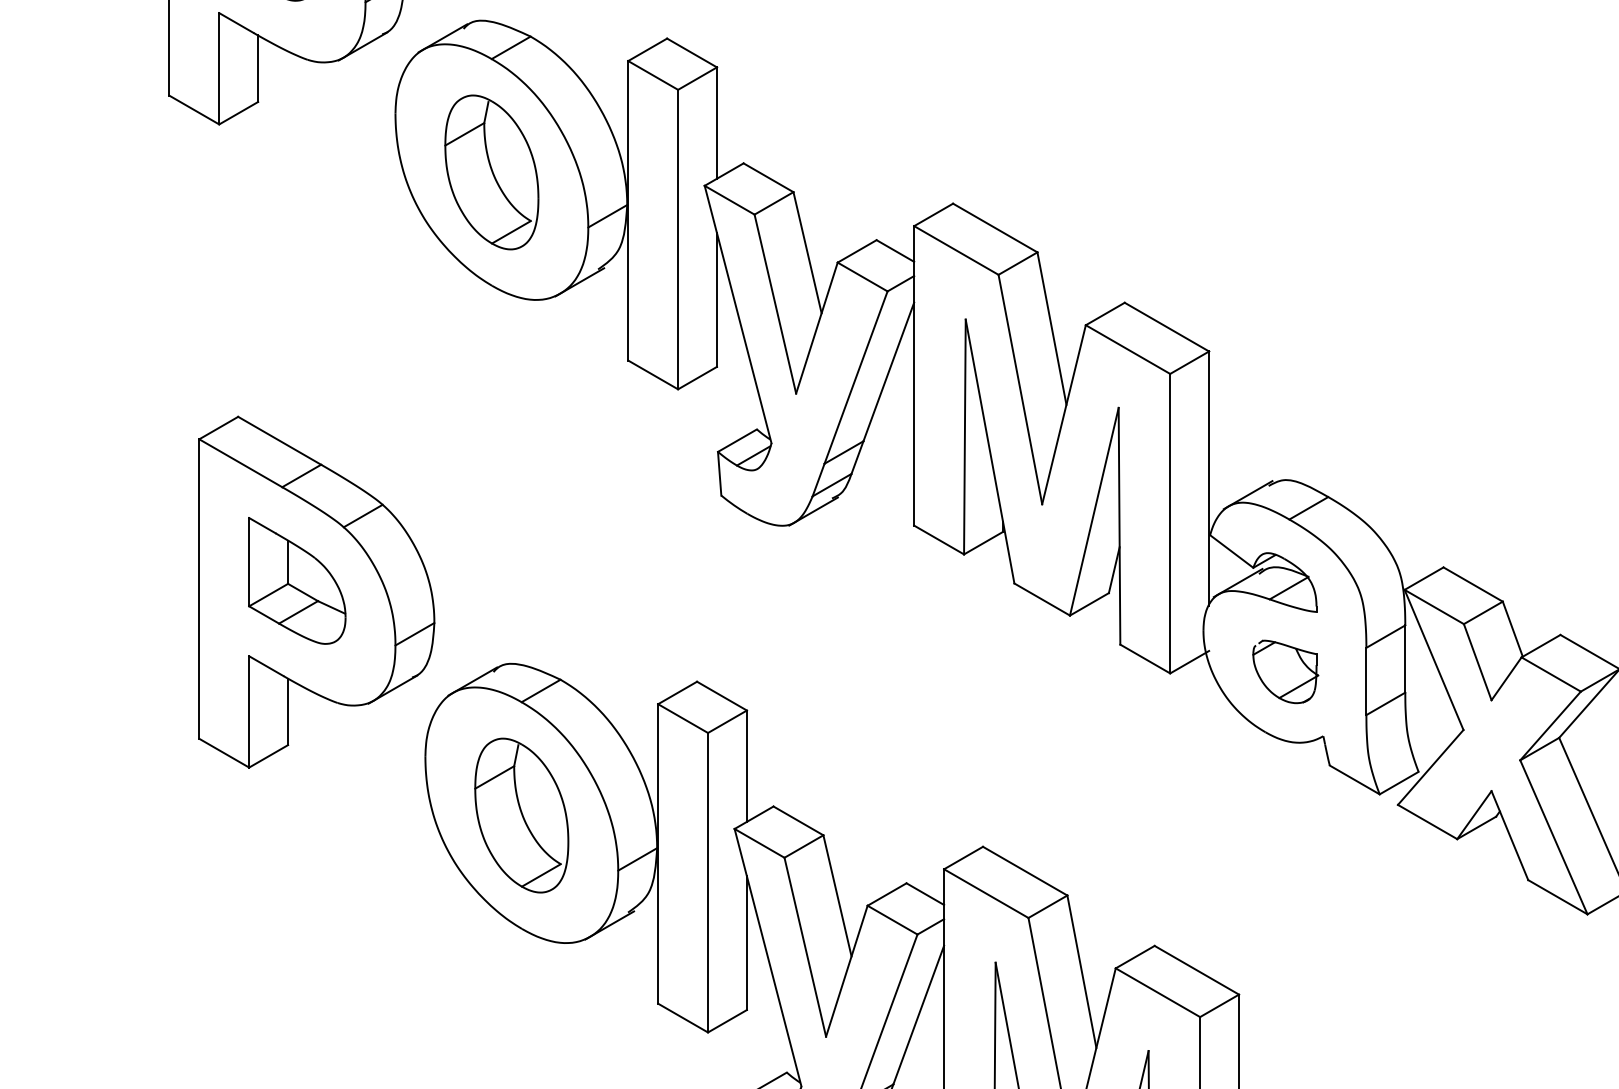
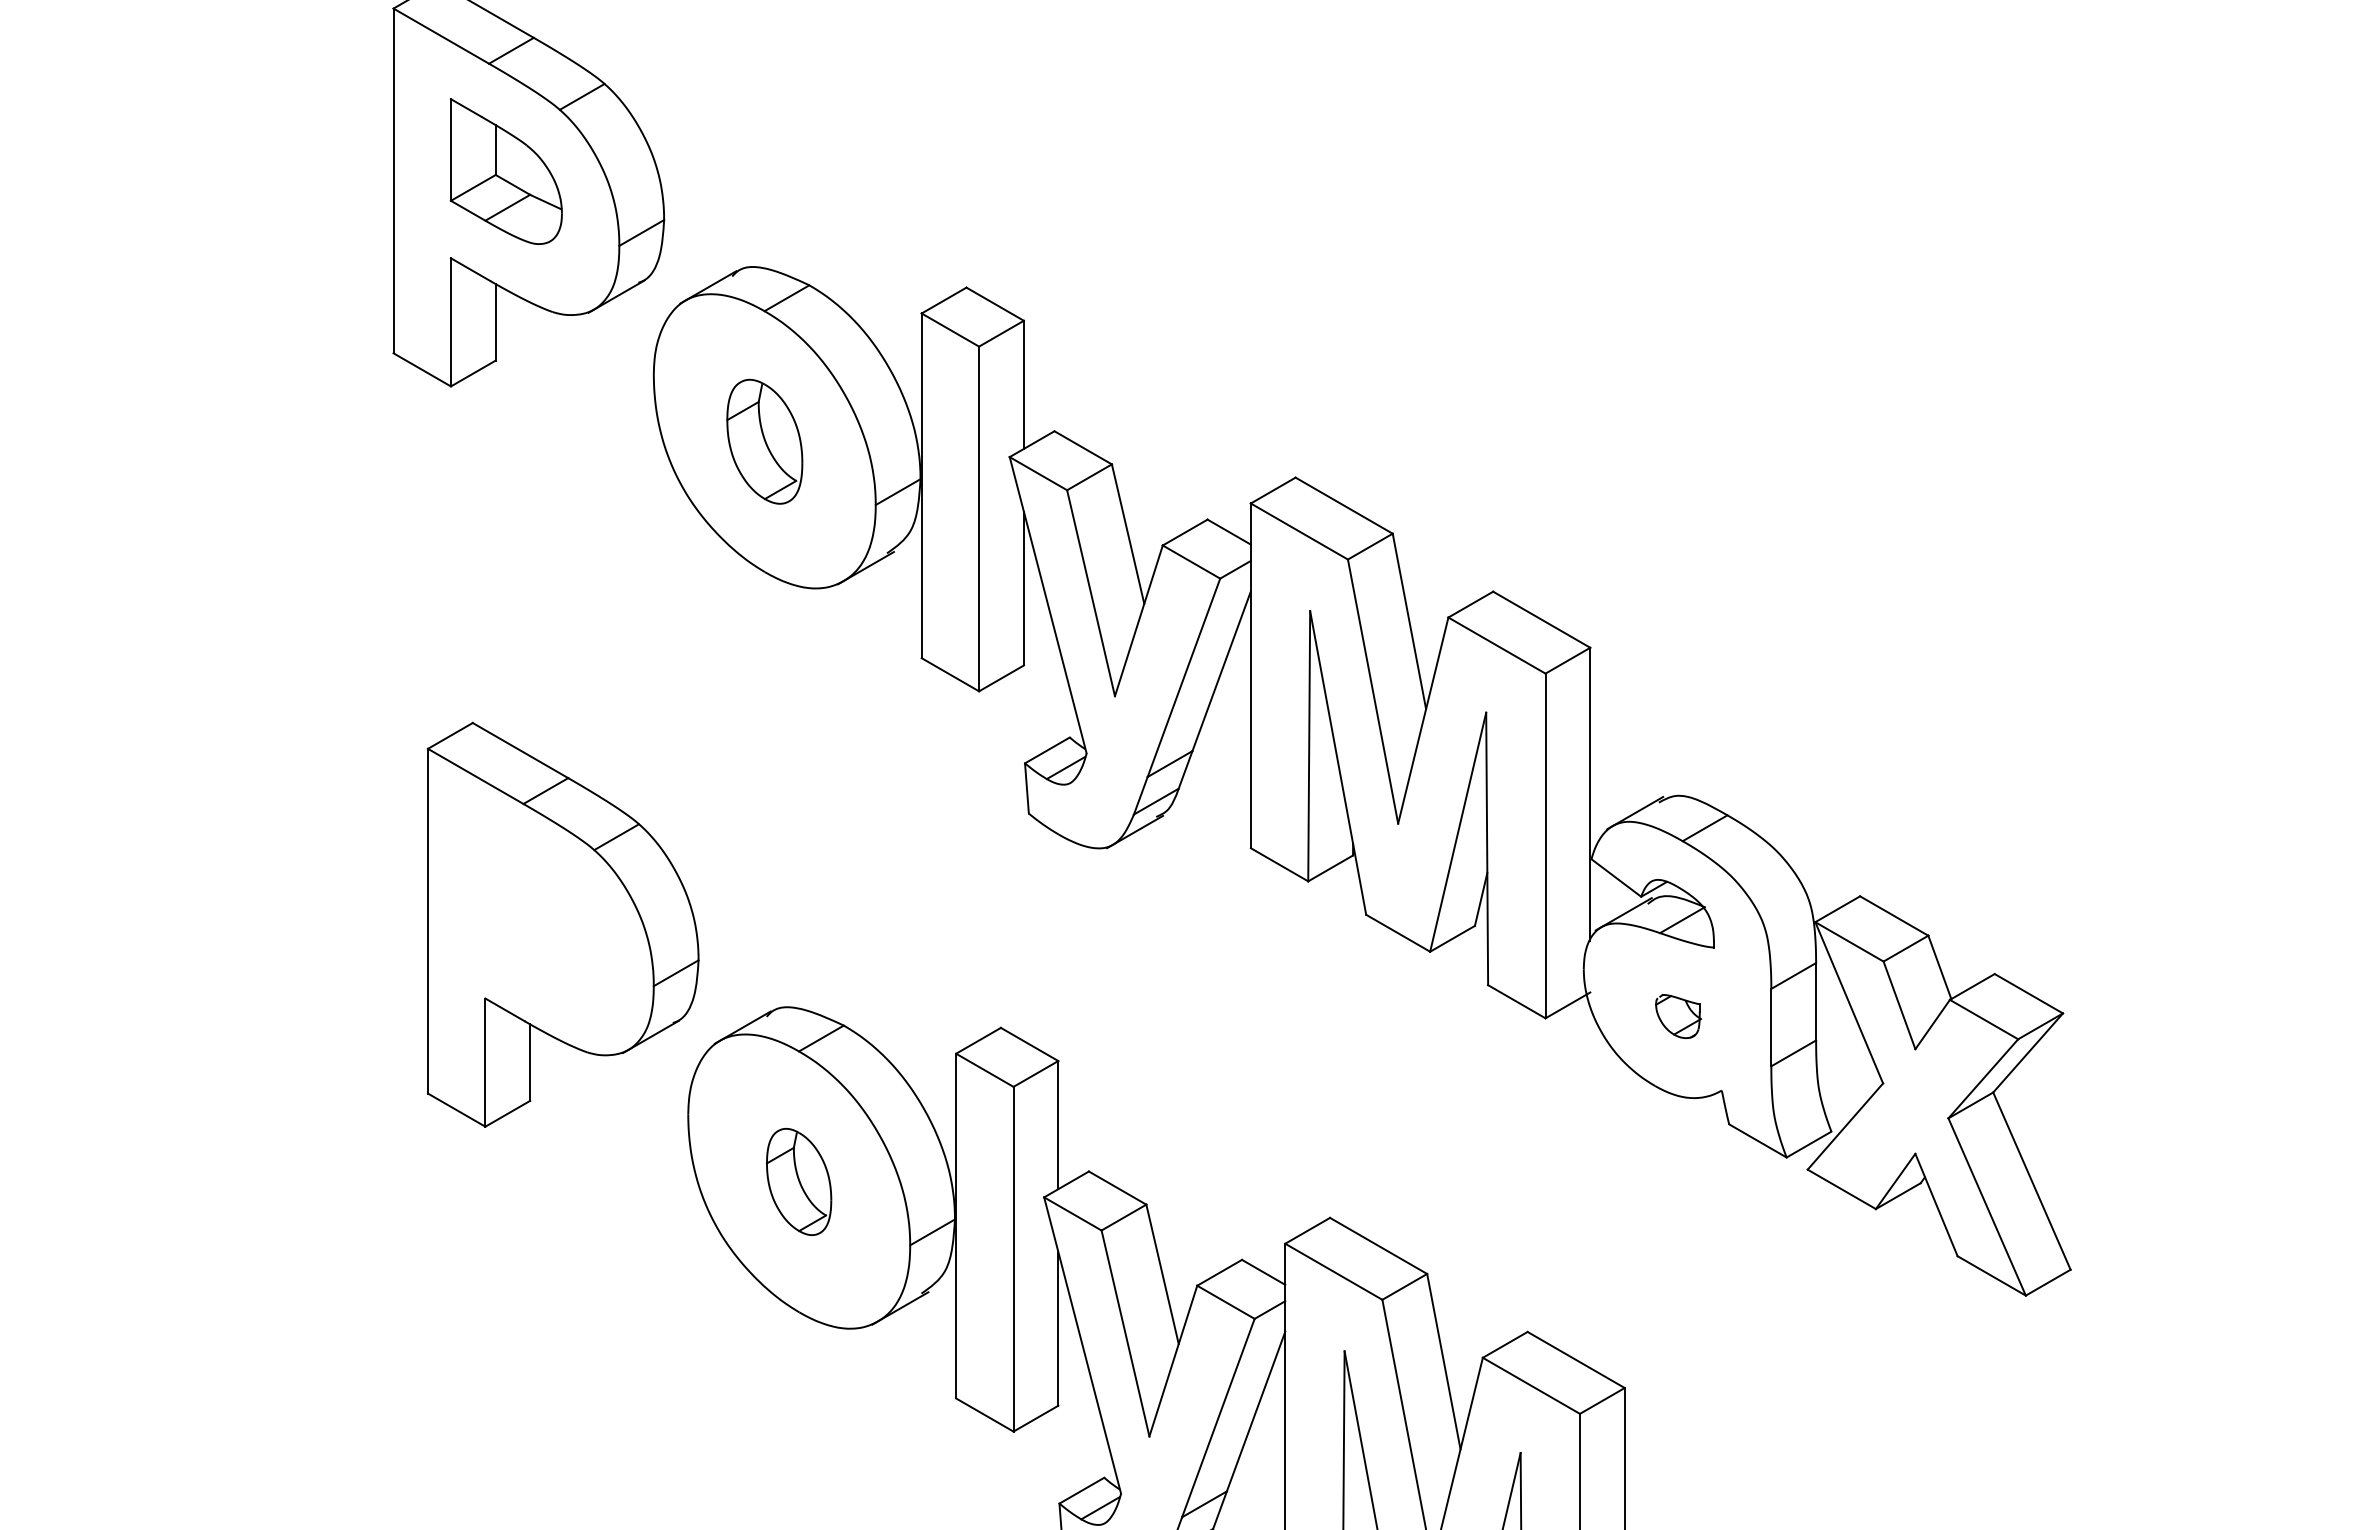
part: (491, 172) -> (764, 441), size x0.7
part: (297, 580) -> (540, 911), removed
part: (1285, 671) -> (1678, 1016), size x0.6
part: (521, 815) -> (798, 1181), size x0.6

